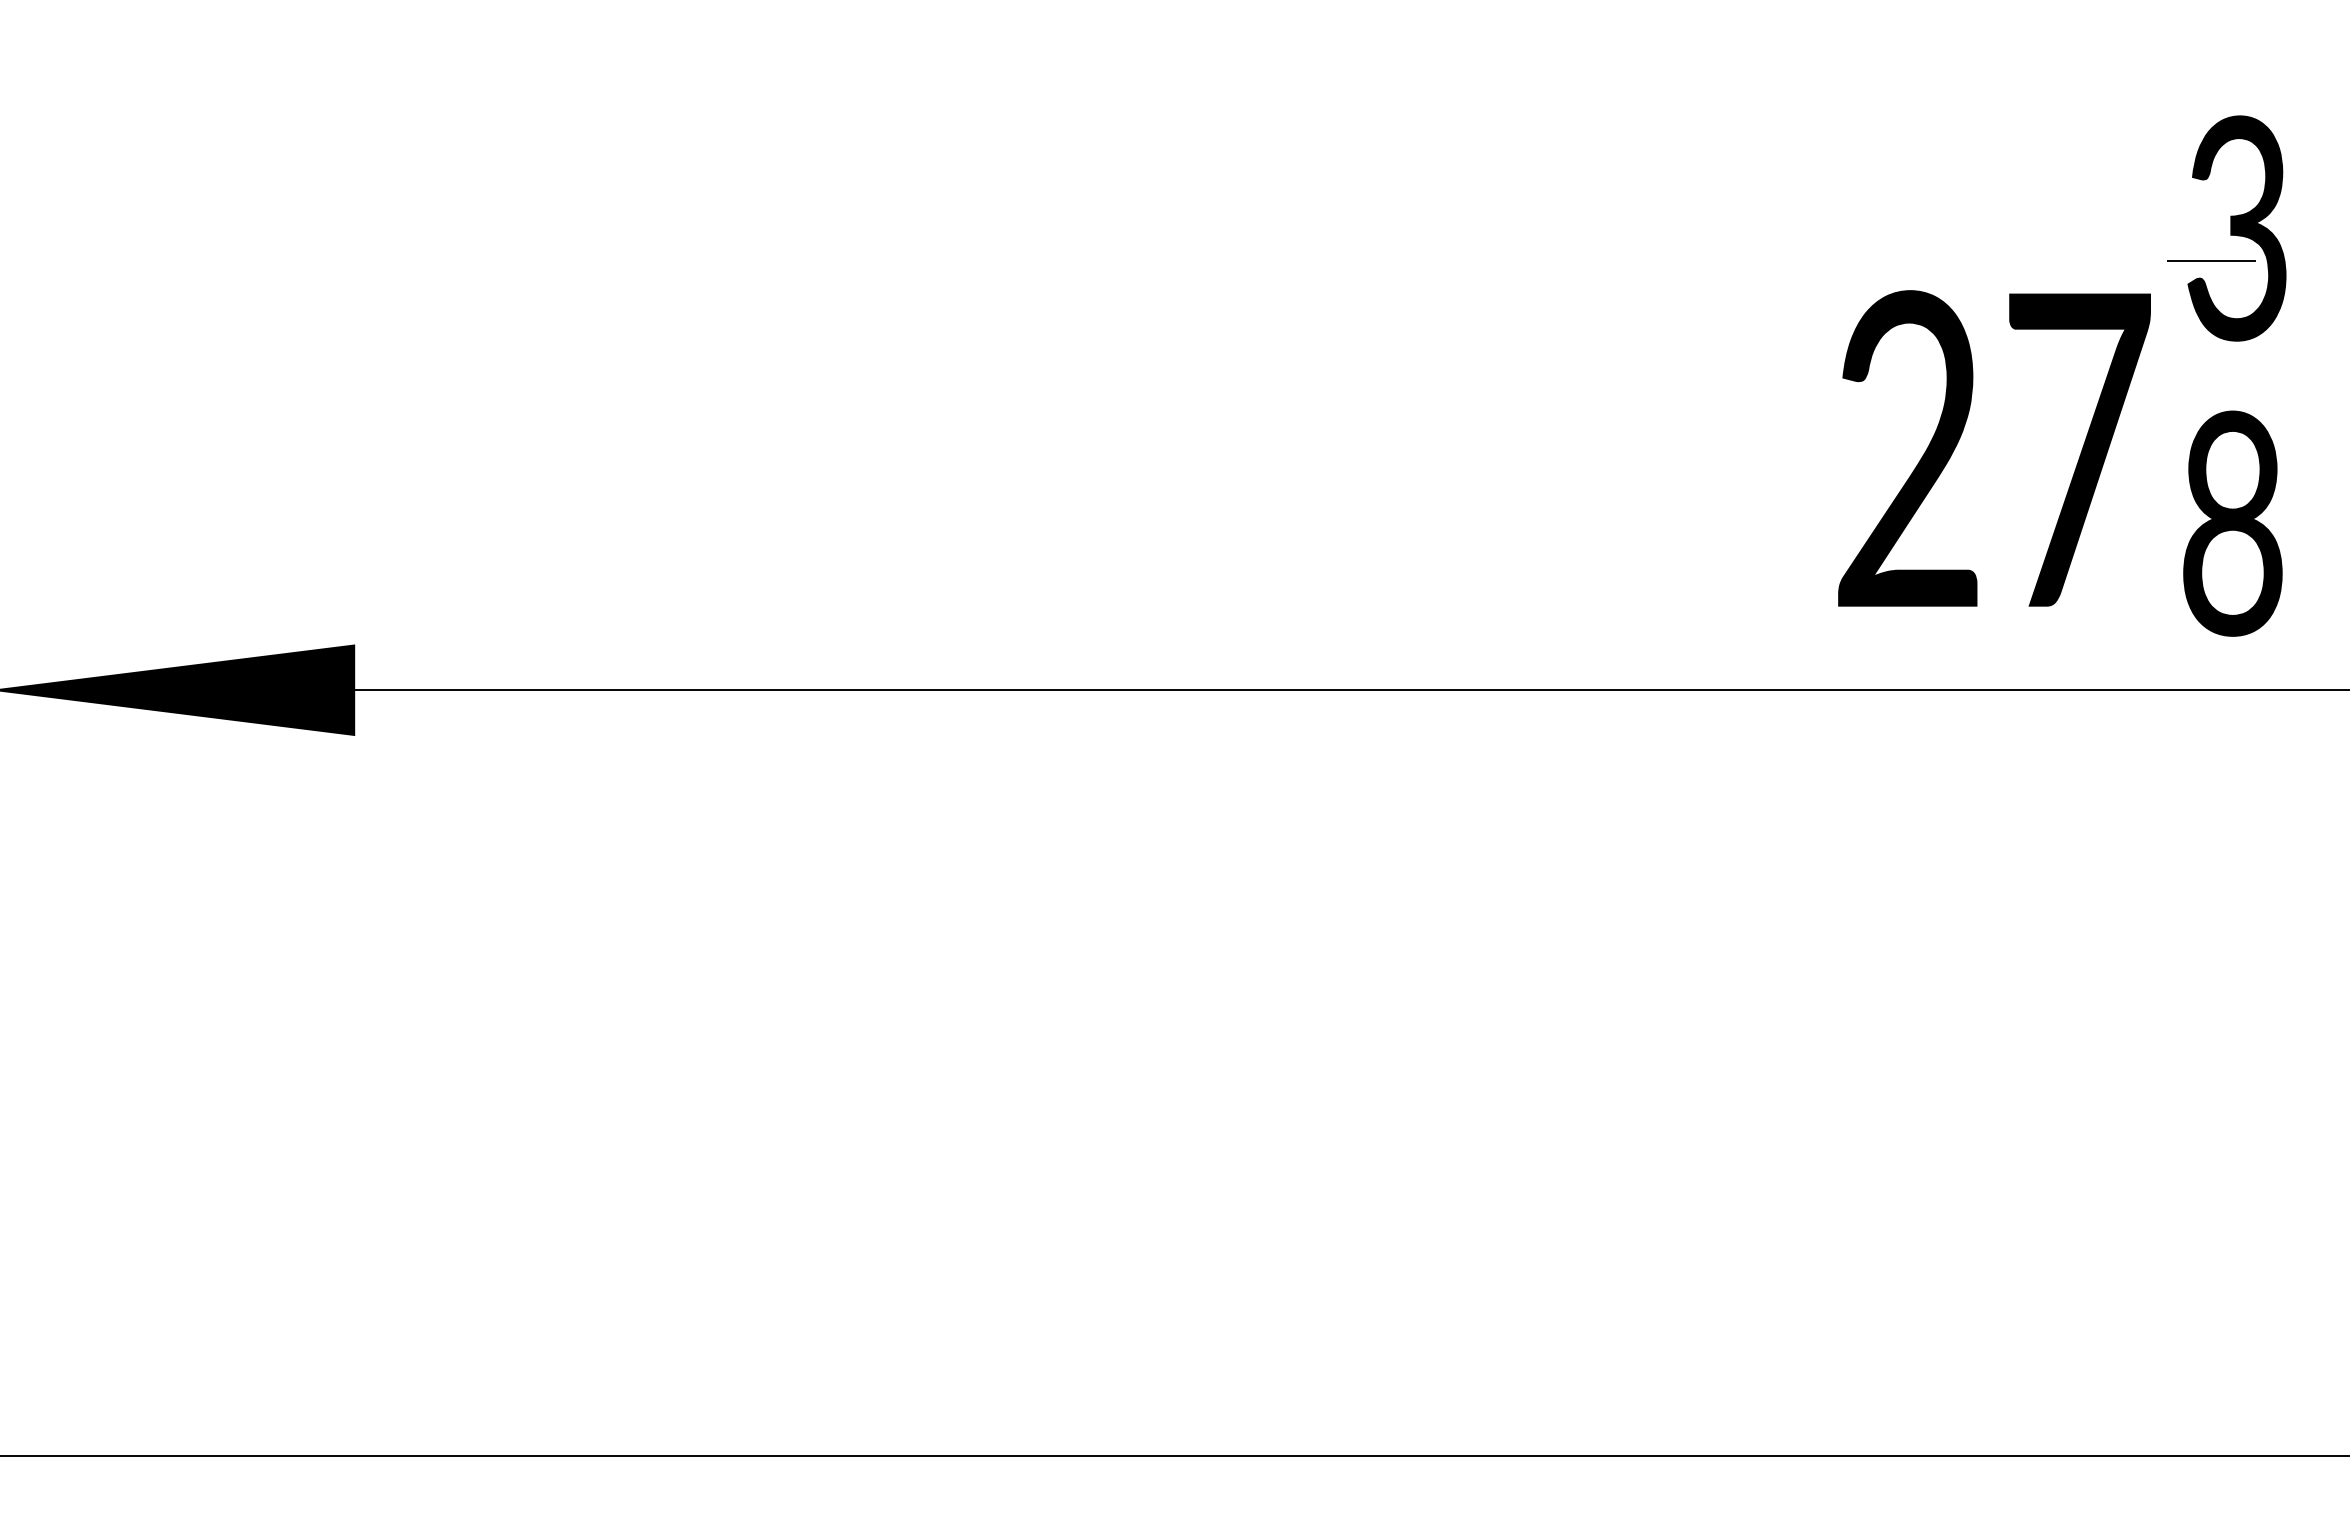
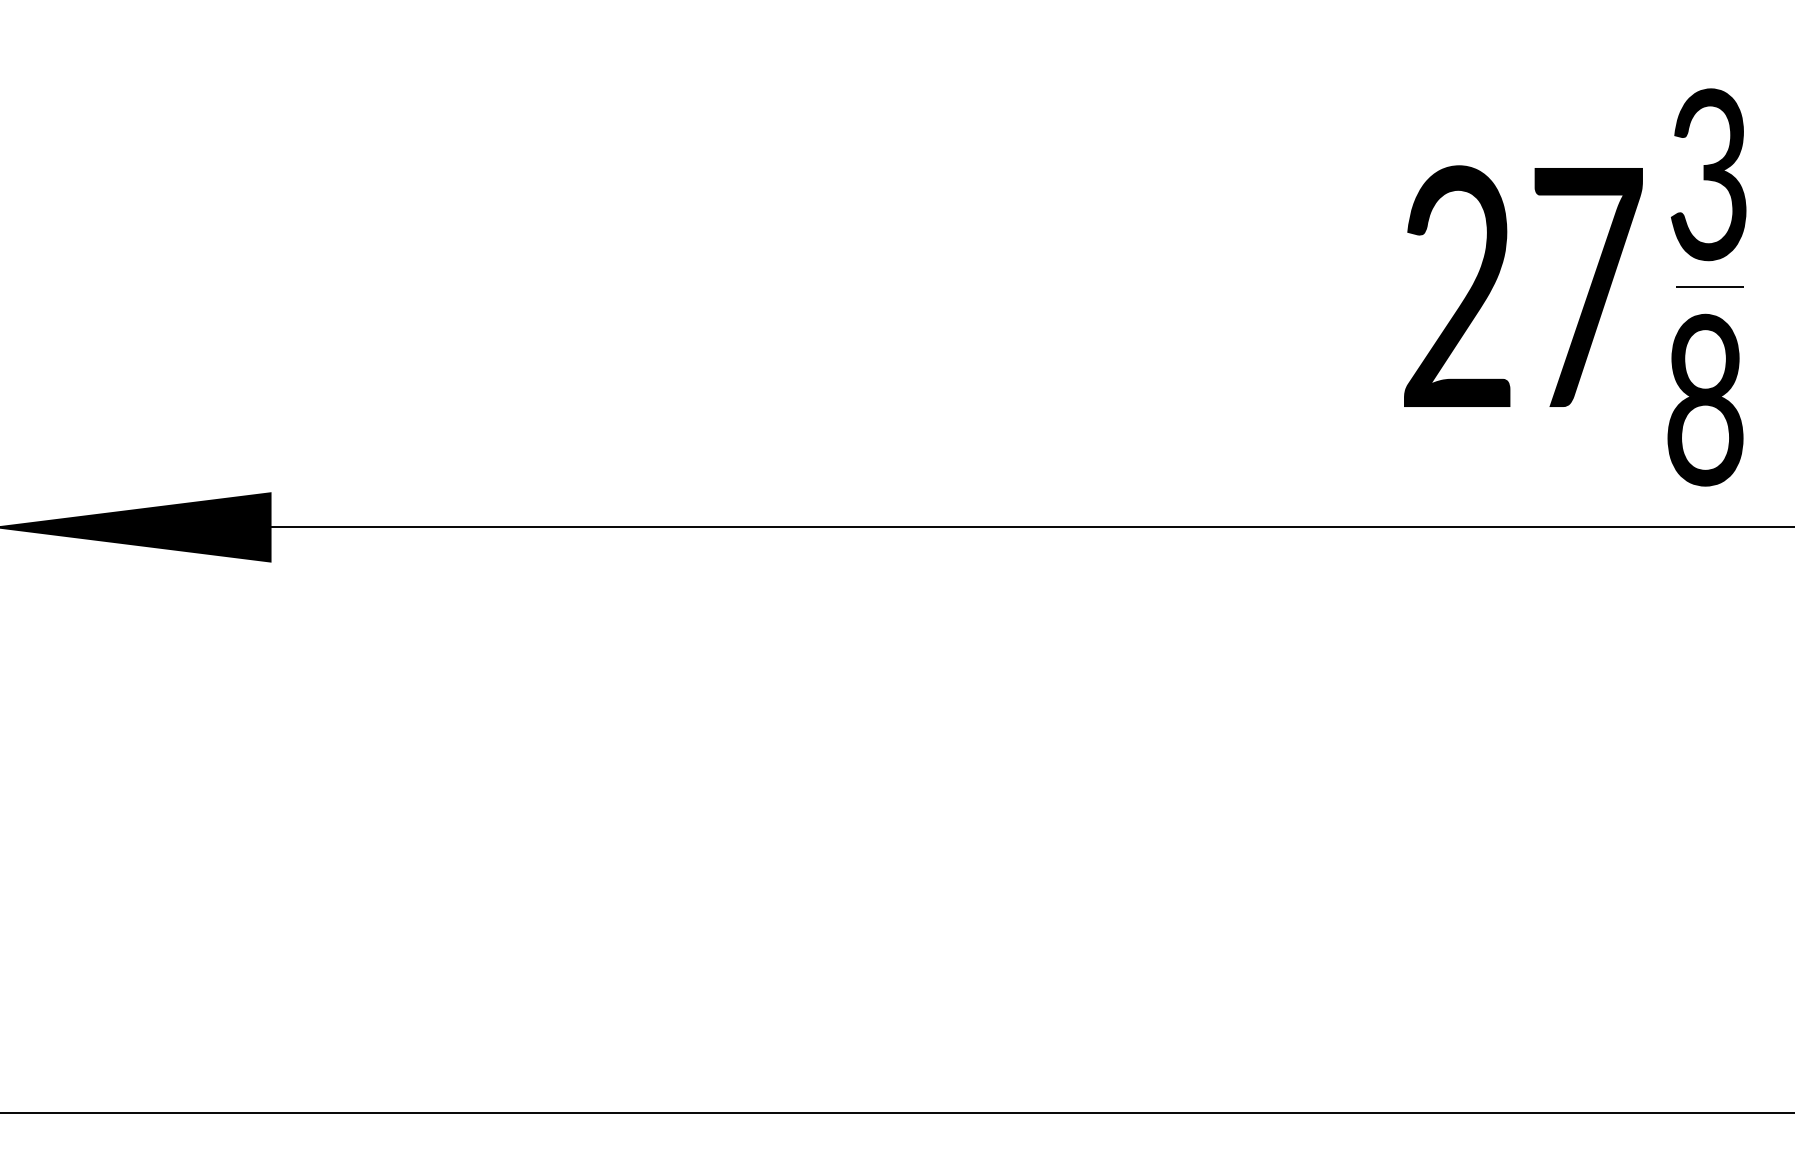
line: (2211, 260) -> (1709, 287), moved
text: (1994, 448) -> (1523, 286), moved

